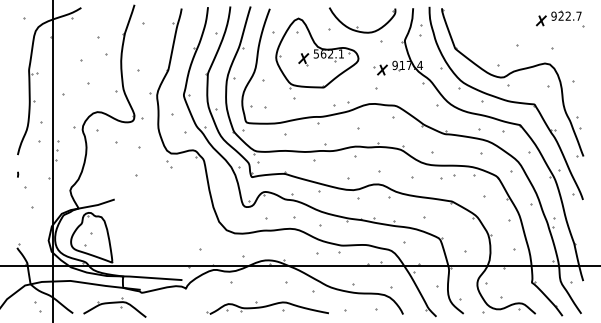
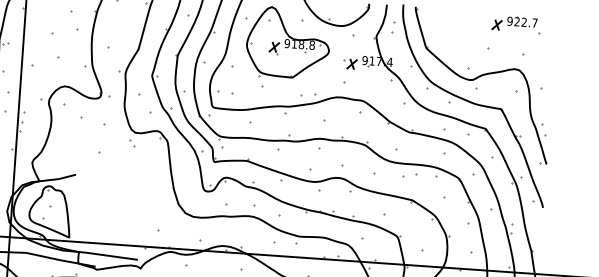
part: (559, 18) -> (515, 24), moved
text: (328, 53) -> (299, 43), 562.1 -> 918.8

